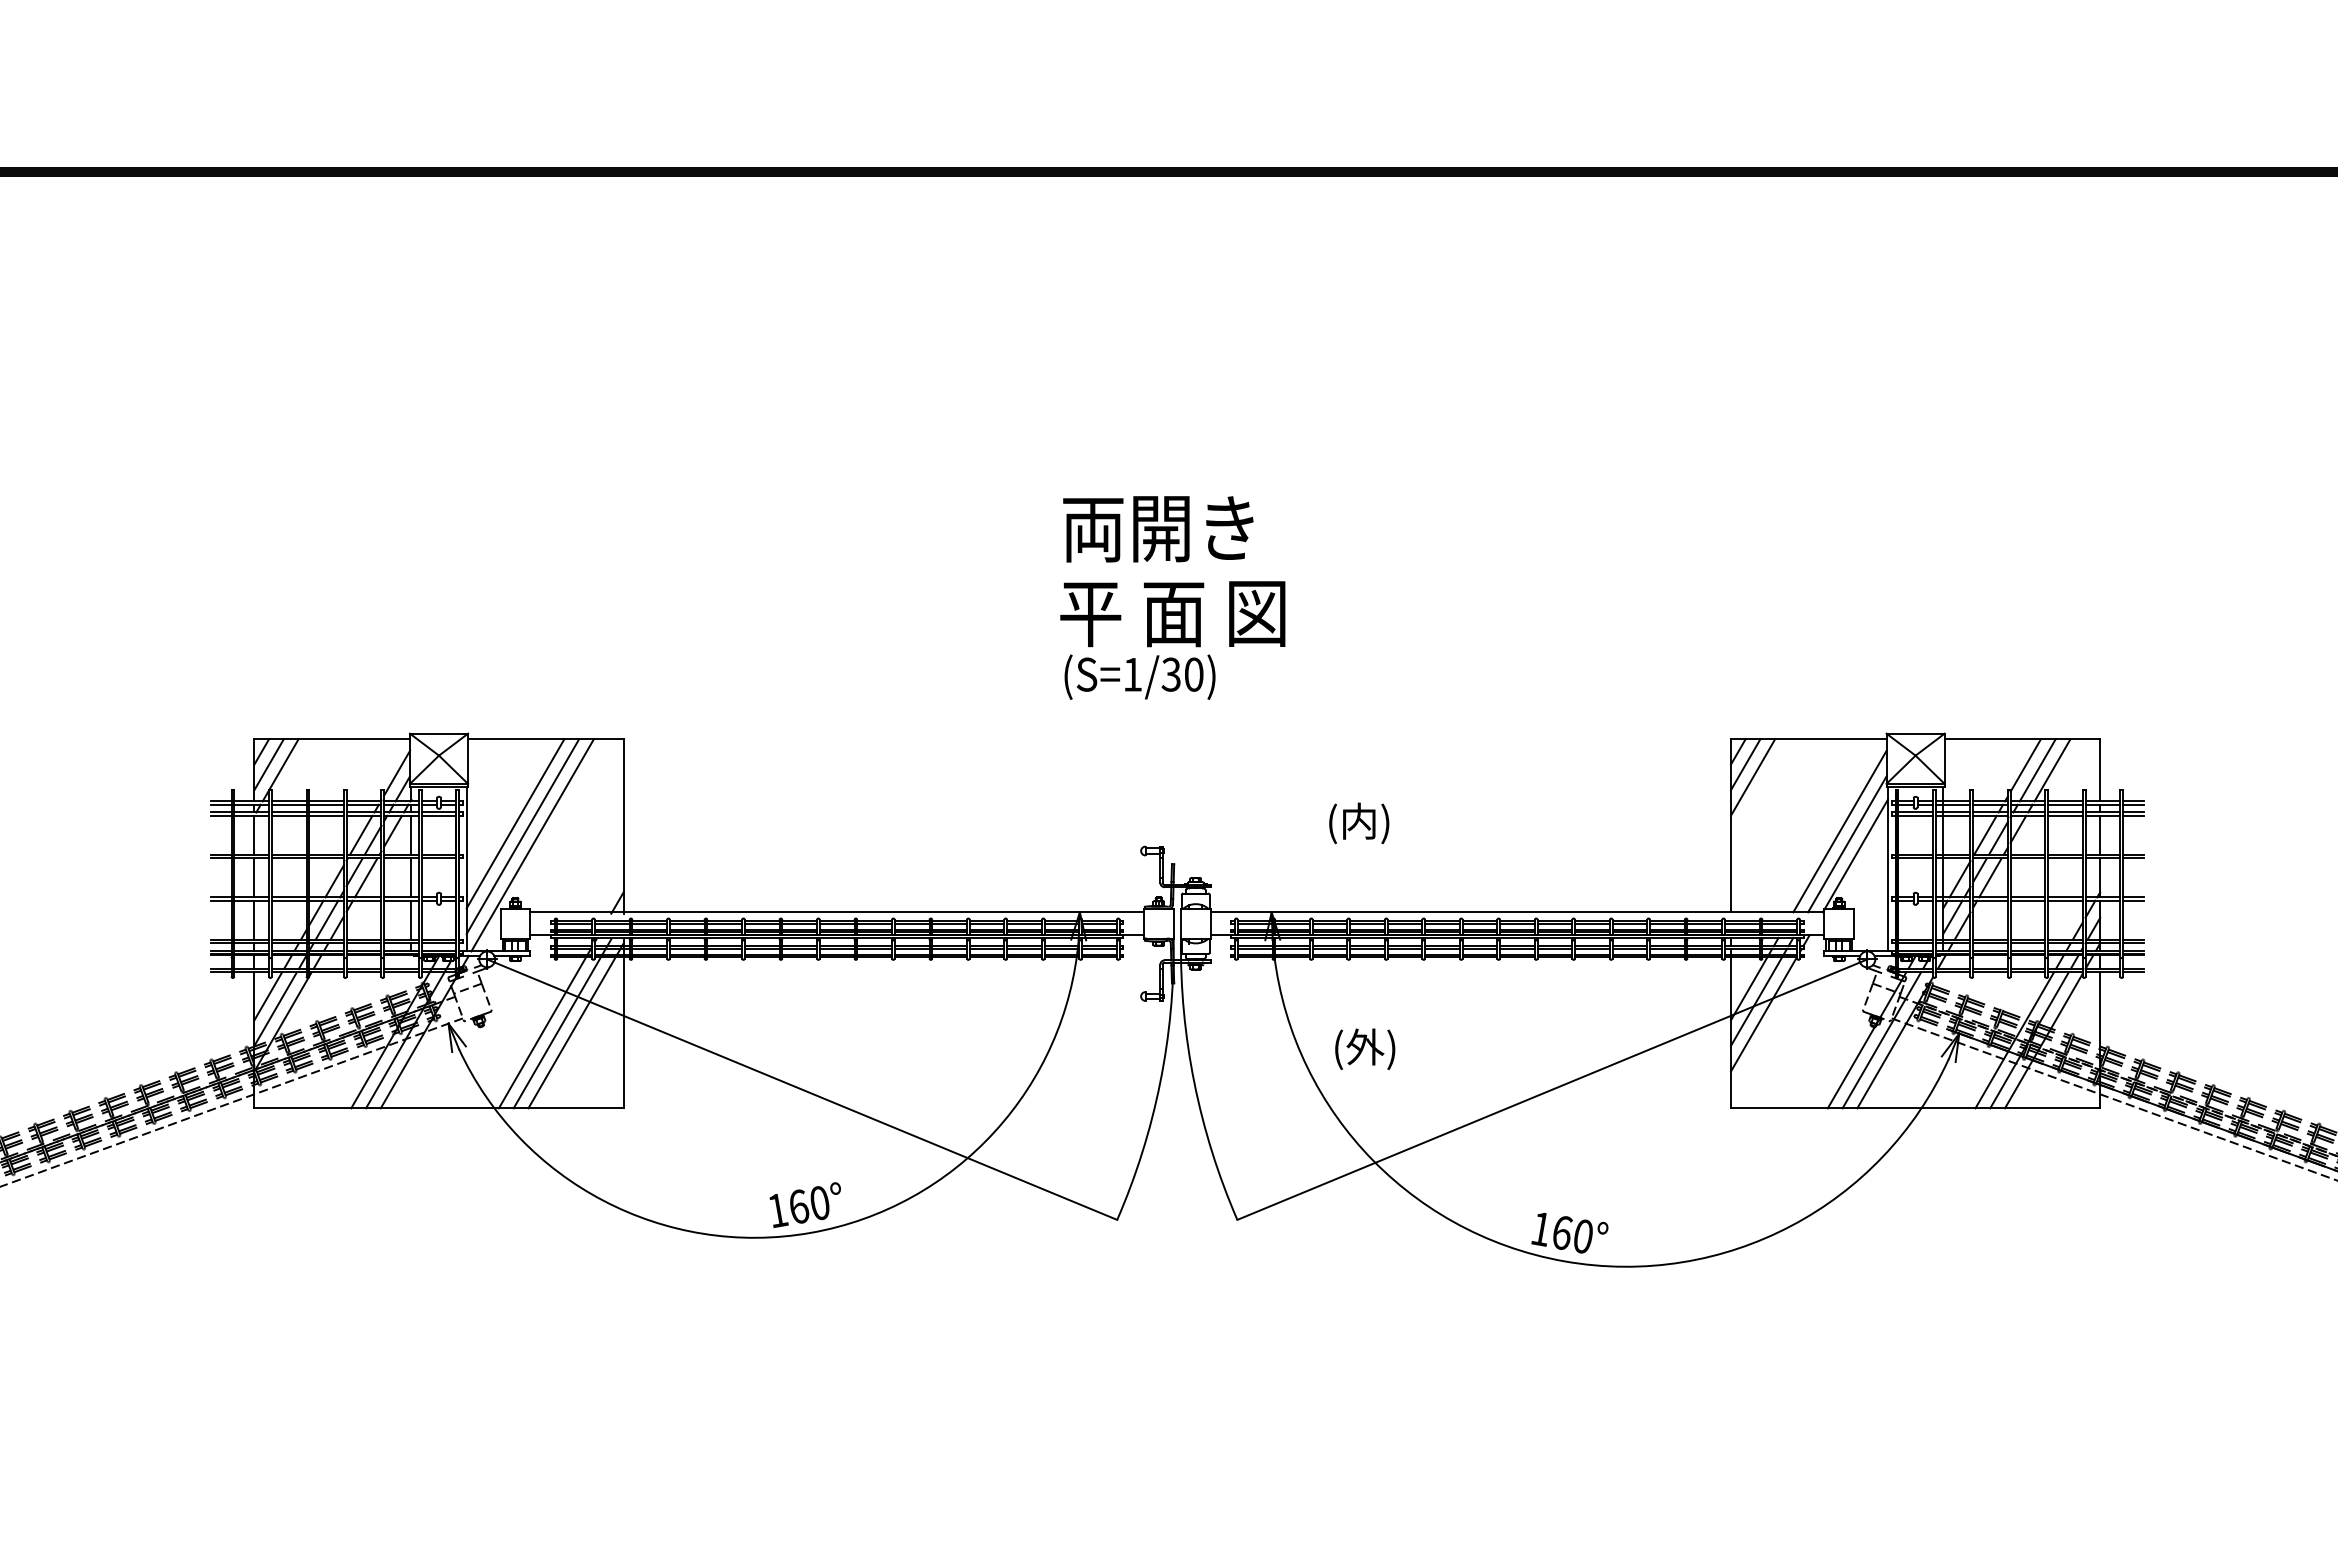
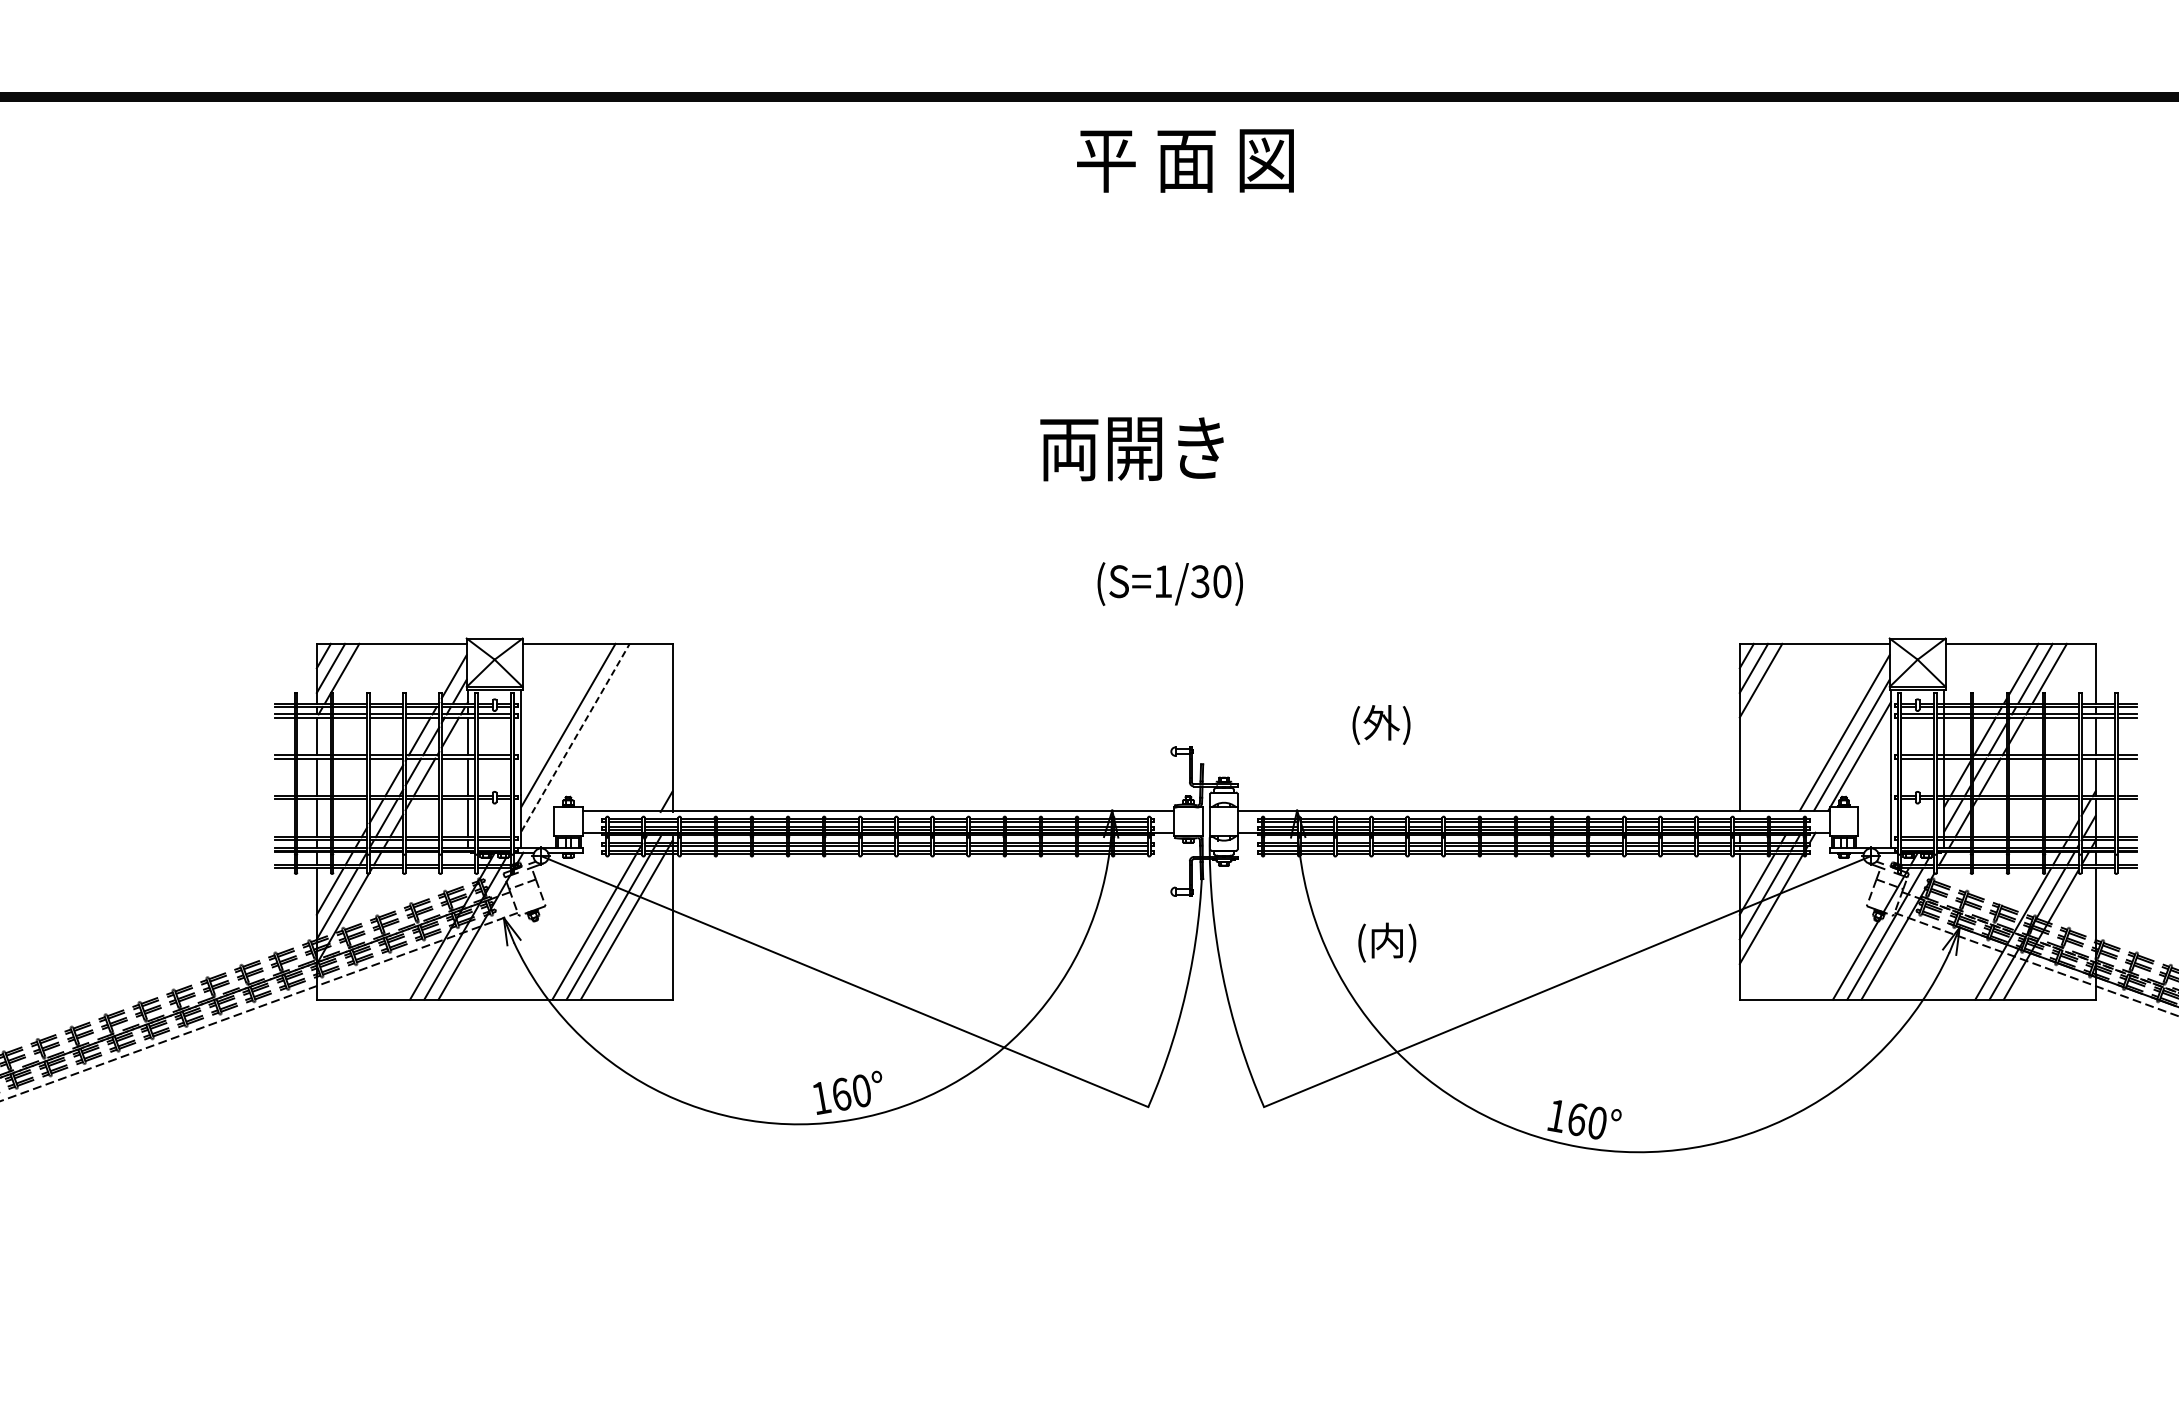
text: (1158, 529) -> (1132, 449), moved
text: (1172, 614) -> (1185, 161), moved
text: (1359, 820) -> (1381, 722), (内) -> (外)
line: (523, 836) -> (576, 737), solid -> dashed
line: (532, 845) -> (584, 746), removed
text: (1365, 1046) -> (1387, 939), (外) -> (内)

